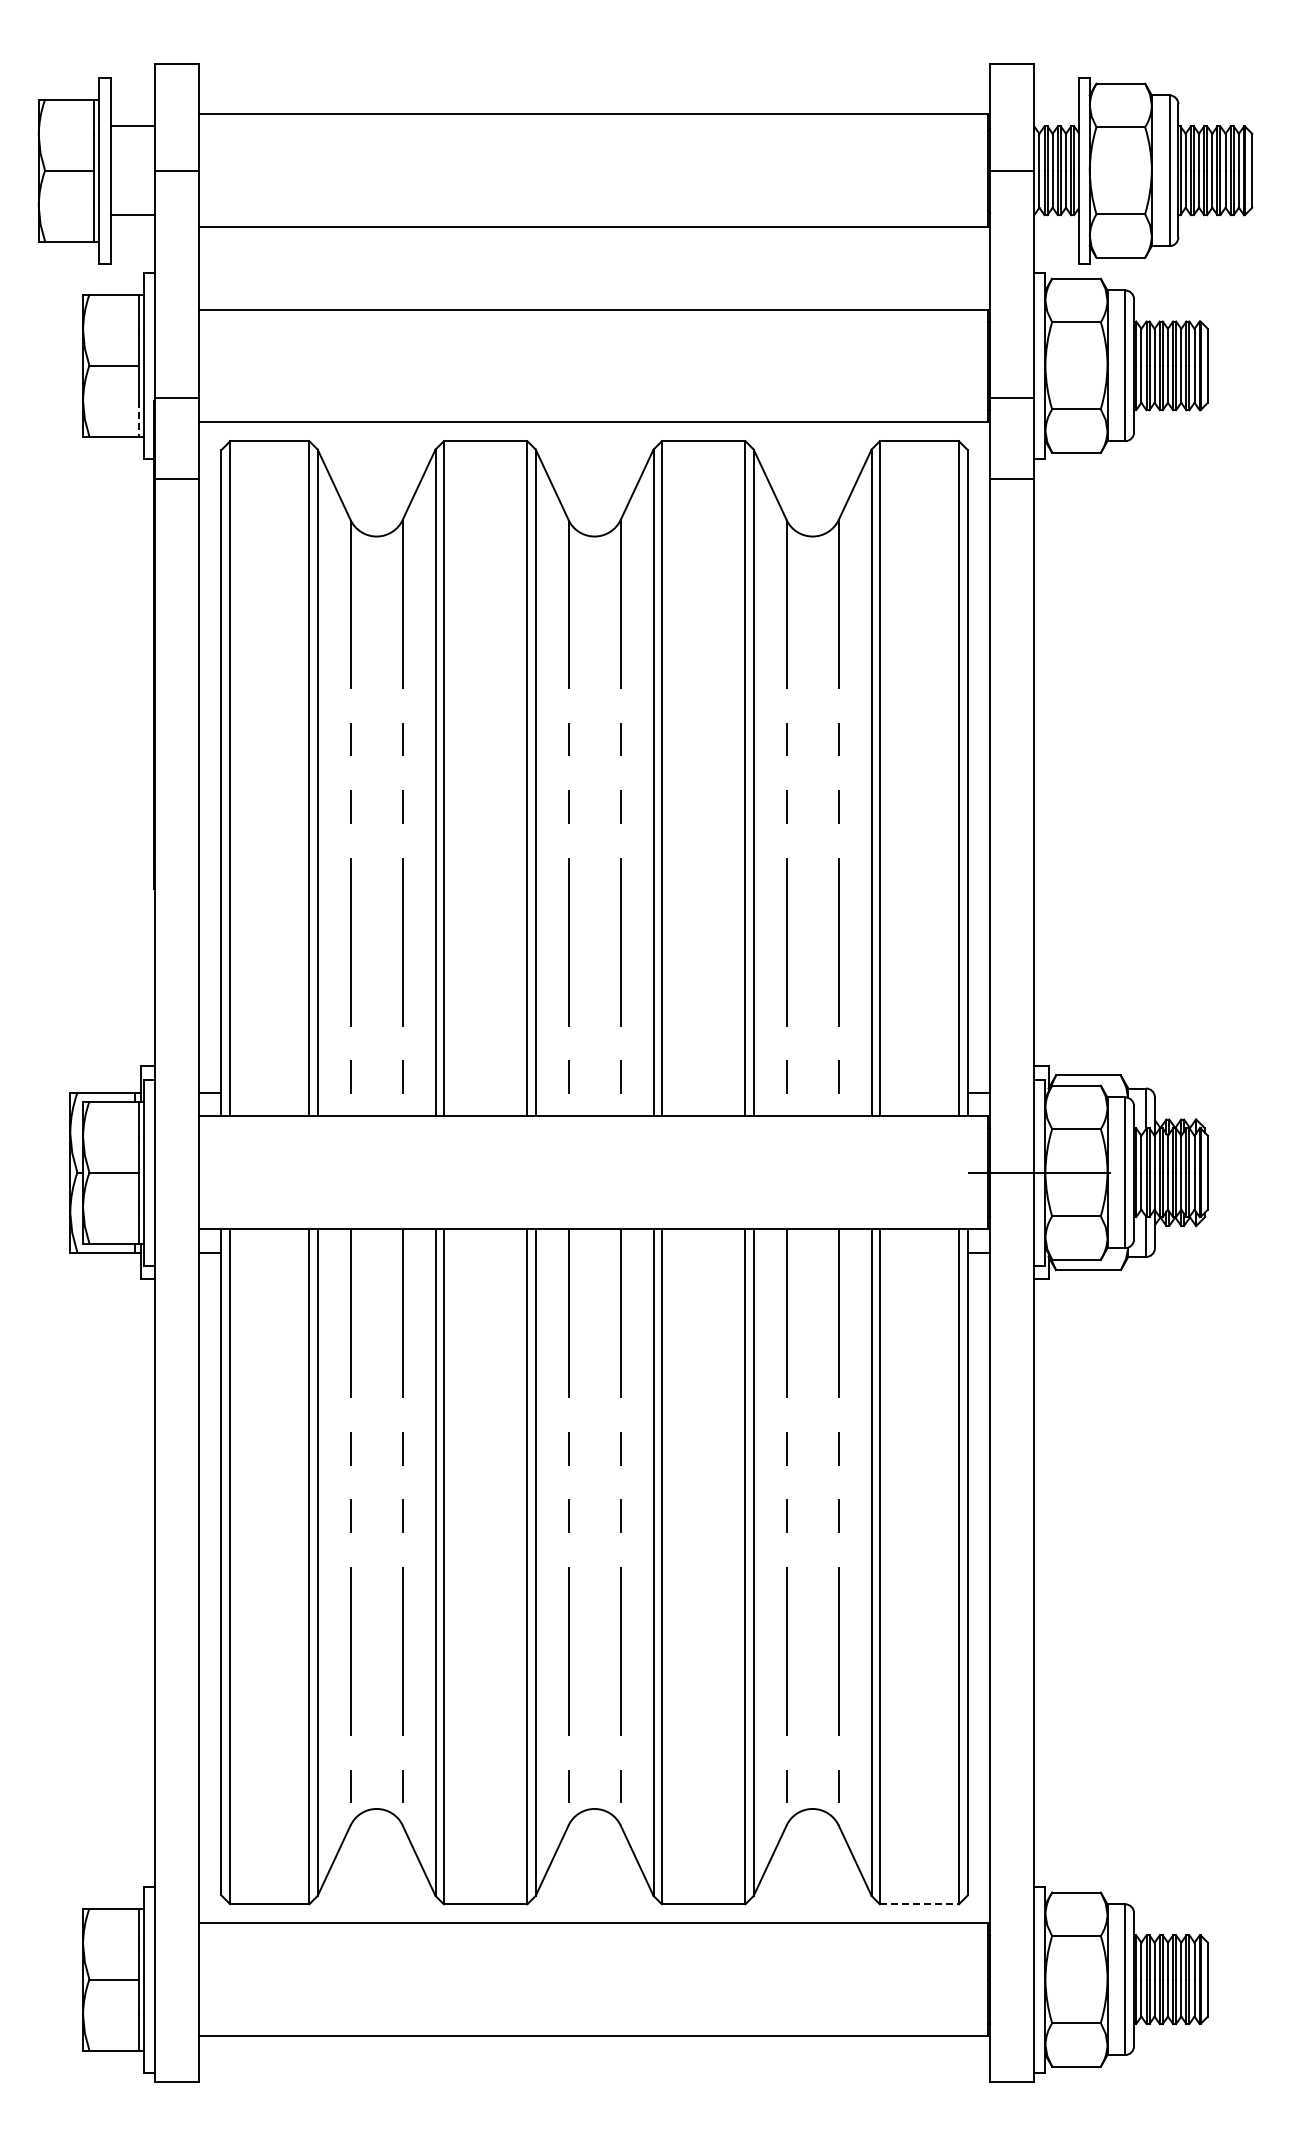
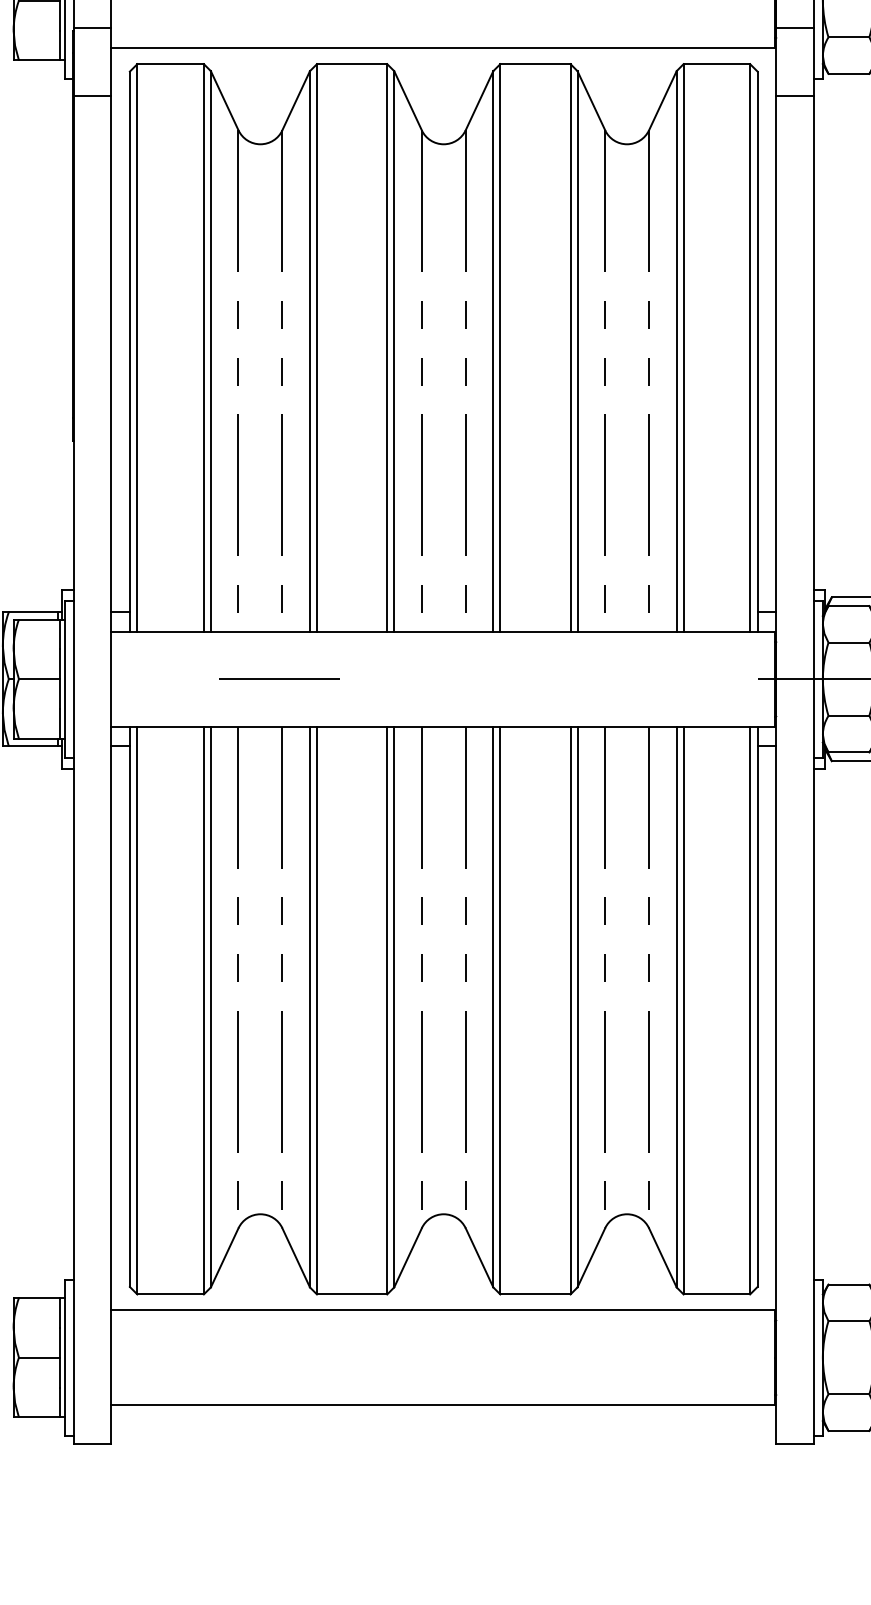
line: (138, 419) -> (60, 45), dashed -> solid
line: (399, 1172) -> (279, 679), added
line: (919, 1904) -> (716, 1294), dashed -> solid

